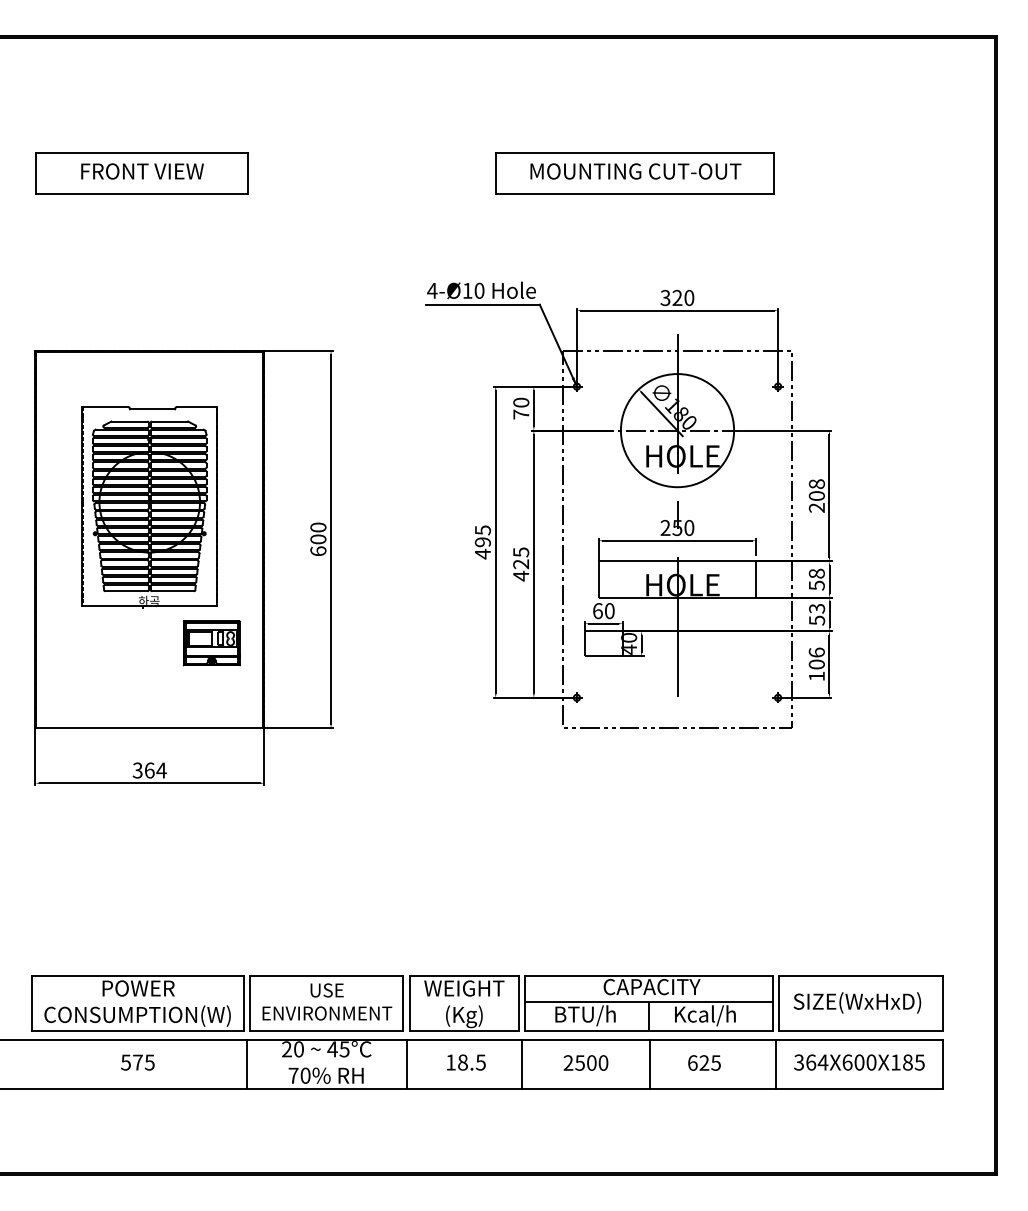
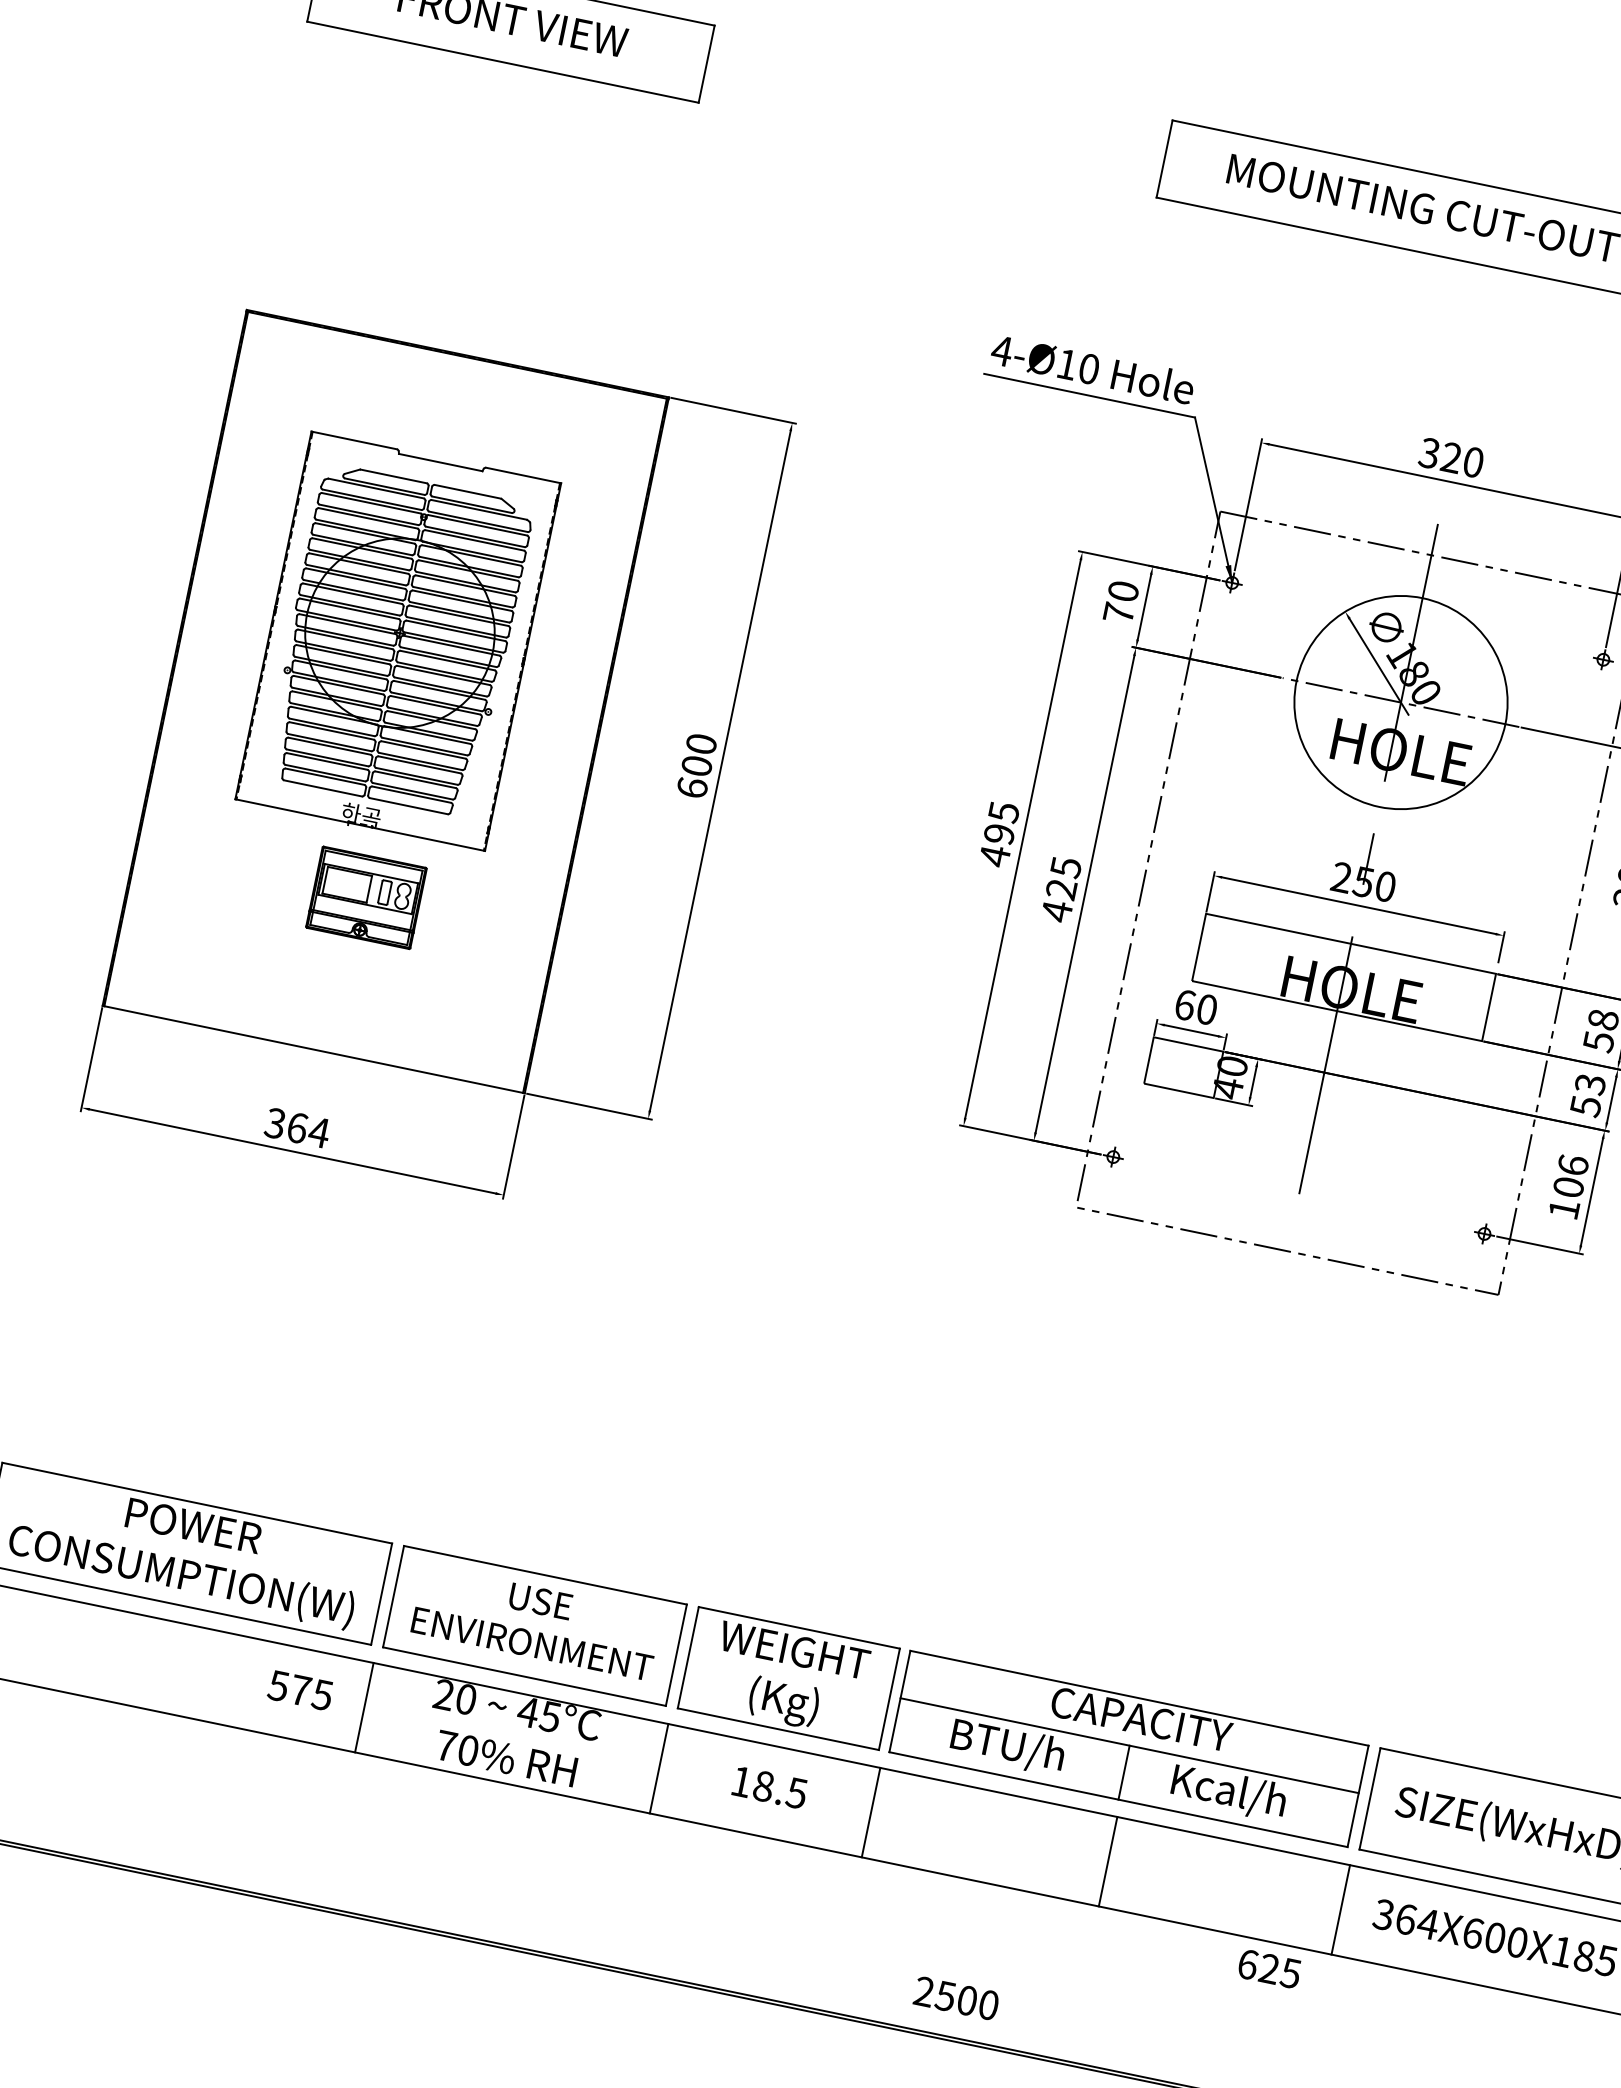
part: (211, 643) -> (365, 897), moved
text: (137, 1062) -> (299, 1690), moved
text: (585, 1062) -> (955, 1997), moved
text: (704, 1062) -> (1269, 1968), moved

